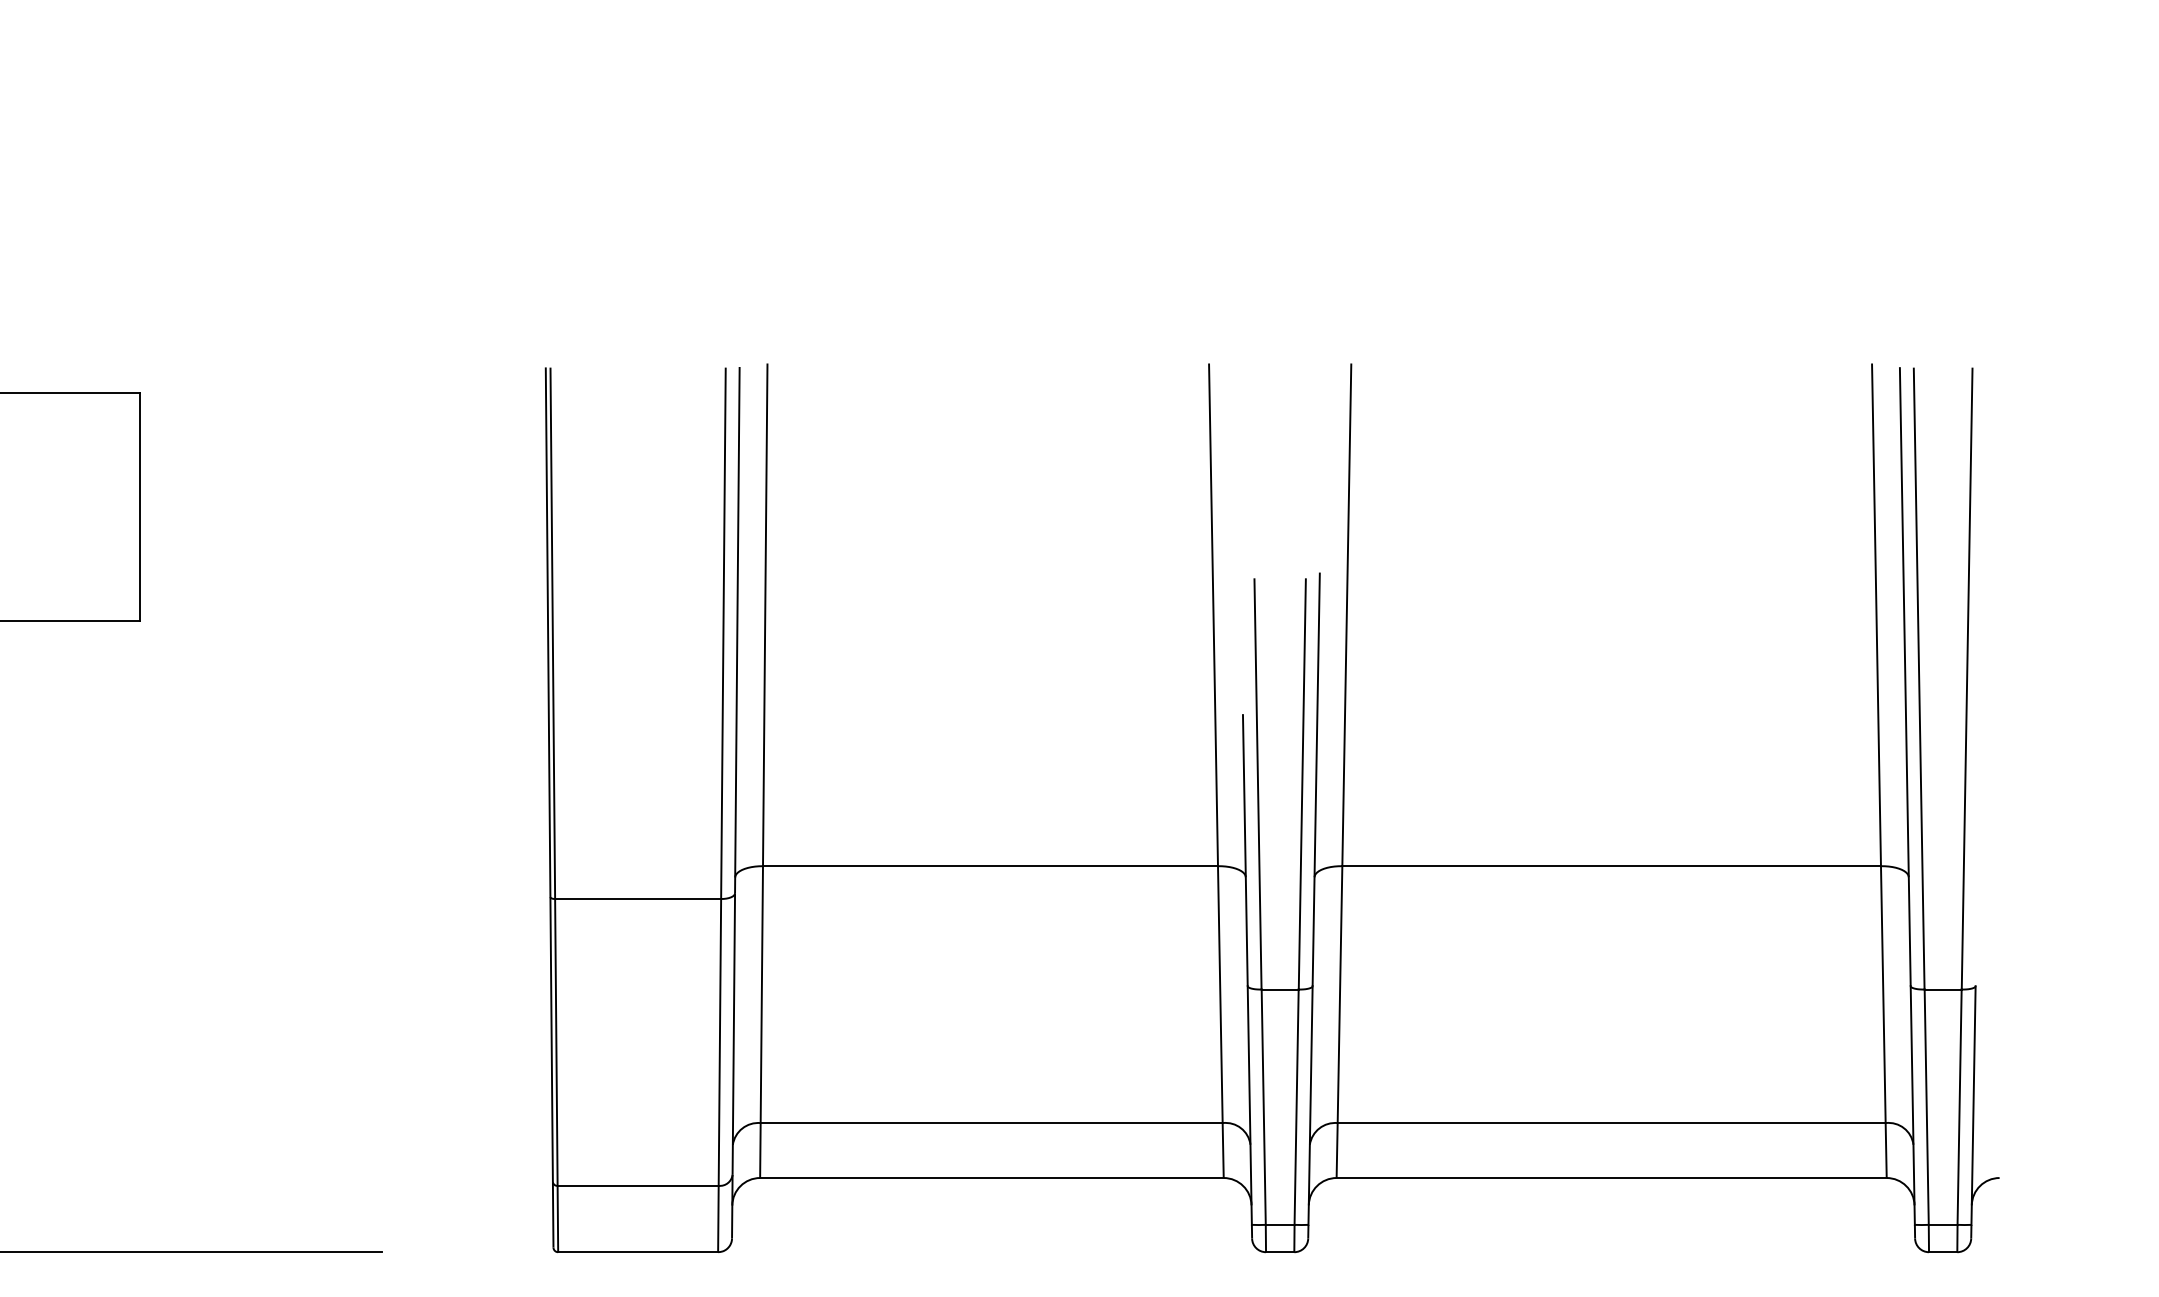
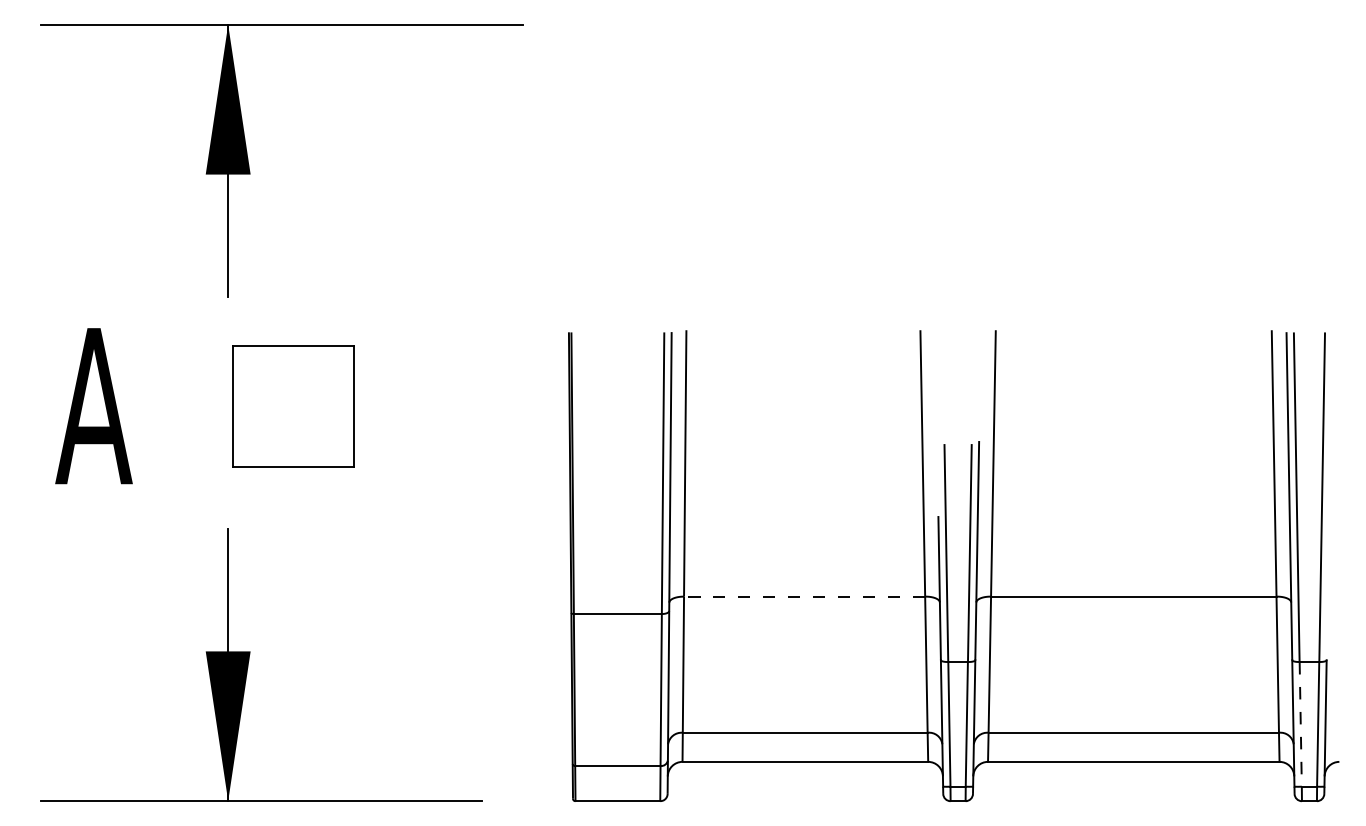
line: (990, 865) -> (804, 596), solid -> dashed
line: (1926, 1107) -> (1300, 724), solid -> dashed

